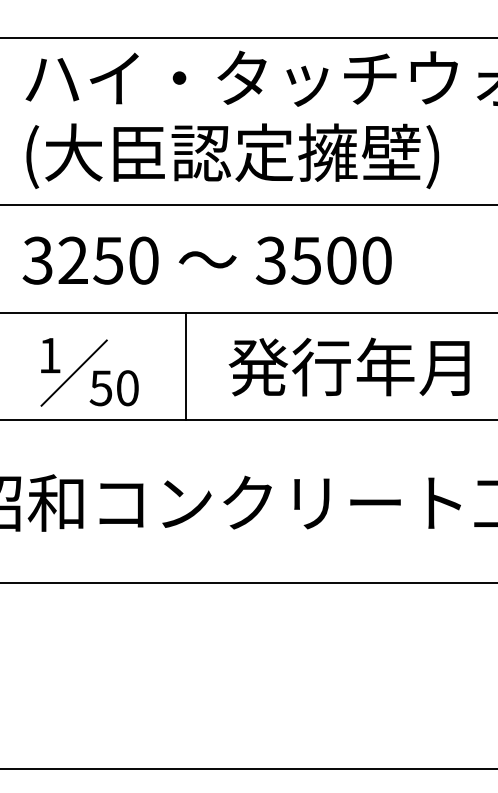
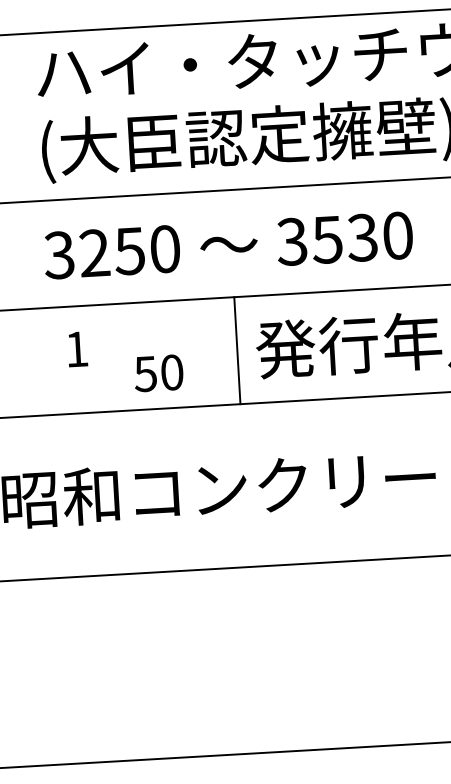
text: (341, 260) -> (362, 237), 3500 -> 3530
line: (186, 365) -> (237, 350), moved
line: (73, 372) -> (101, 364), removed
text: (113, 388) -> (158, 373), moved

